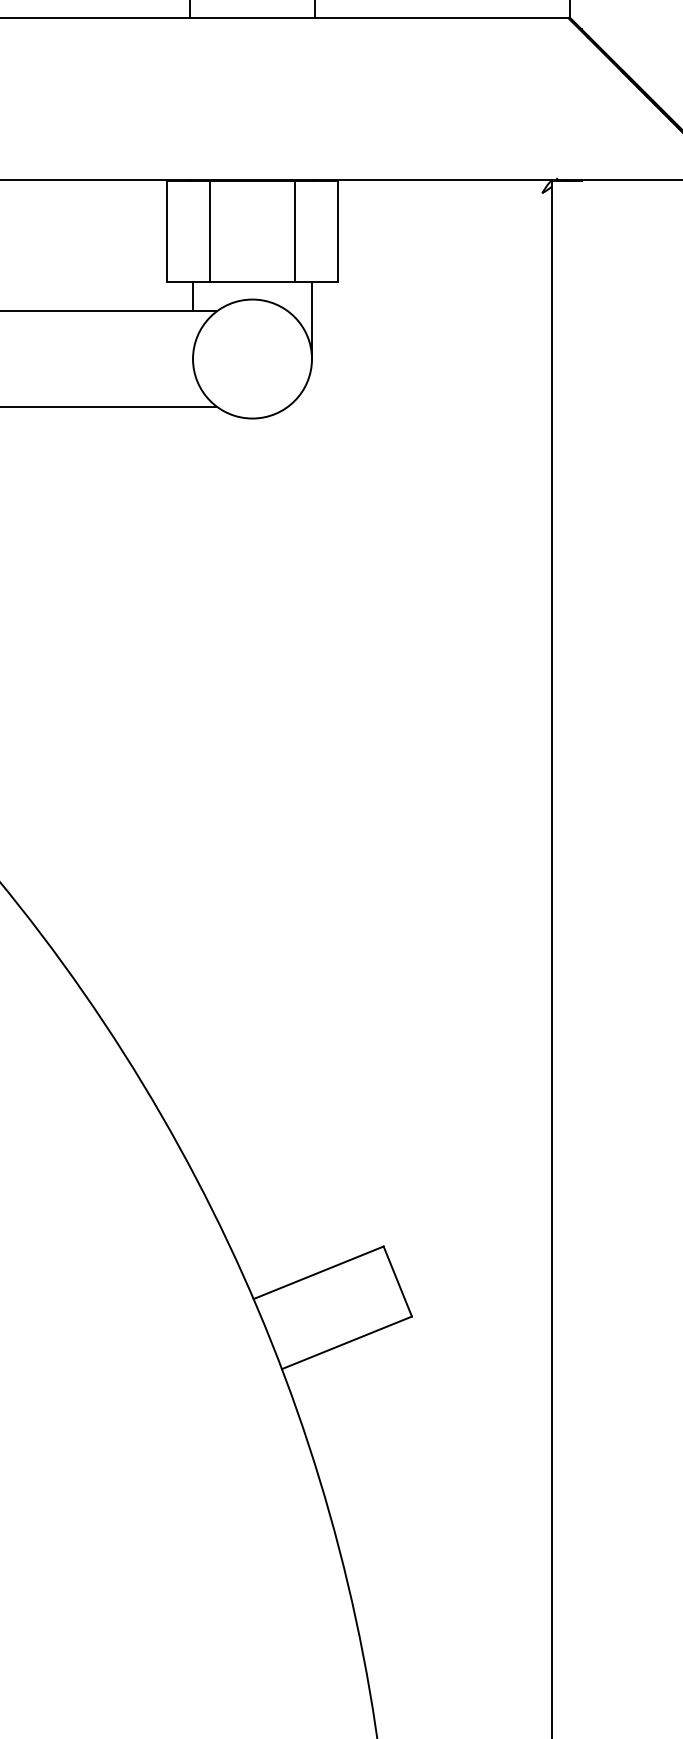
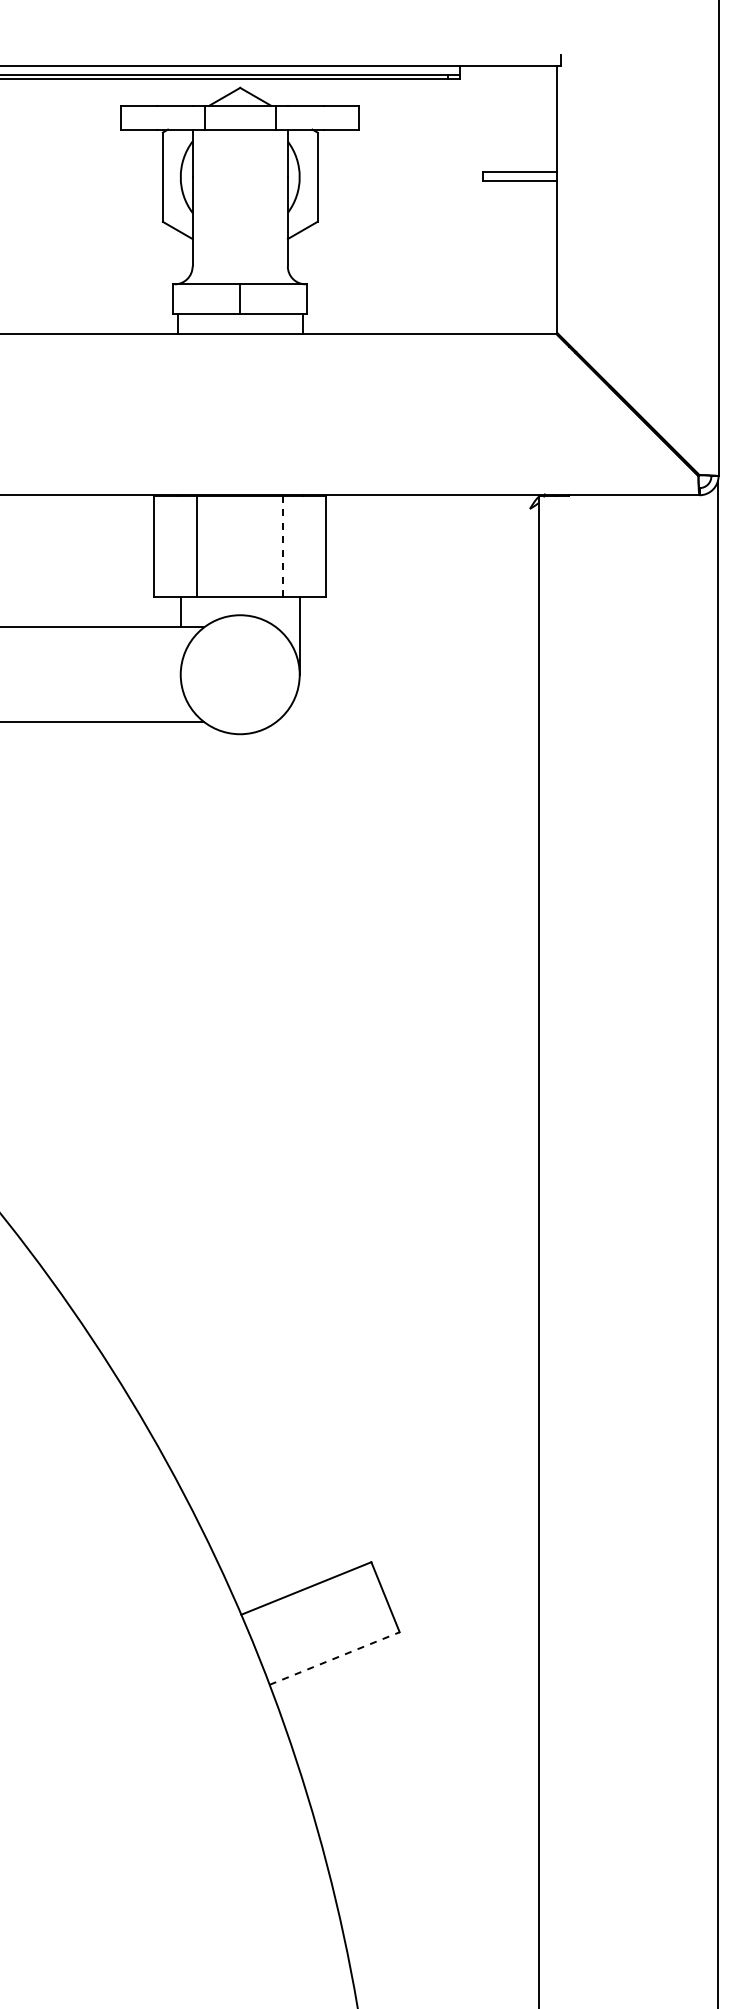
line: (295, 230) -> (283, 546), solid -> dashed
line: (347, 1342) -> (335, 1658), solid -> dashed

